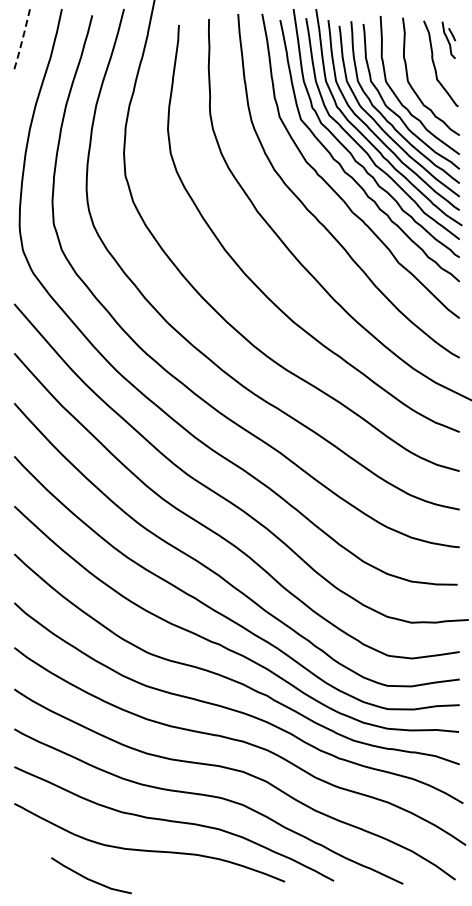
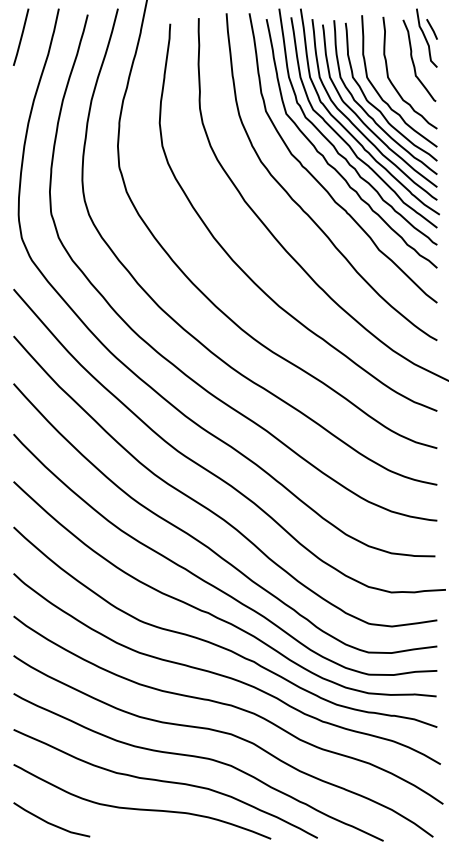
line: (22, 38) -> (21, 36), dashed -> solid
part: (448, 40) -> (426, 38), size x1.67
line: (89, 878) -> (49, 822), moved

